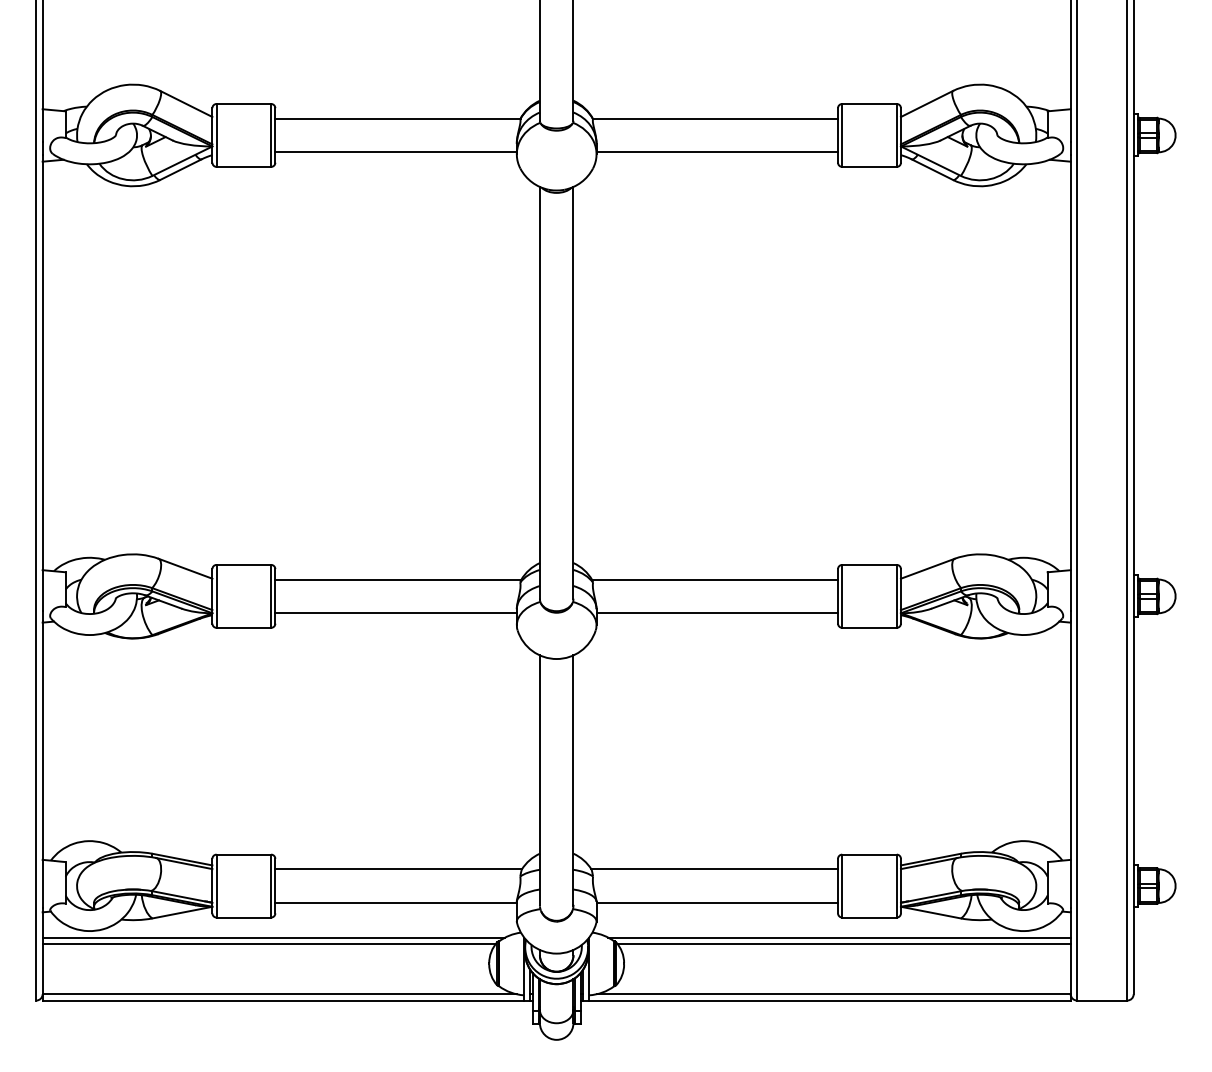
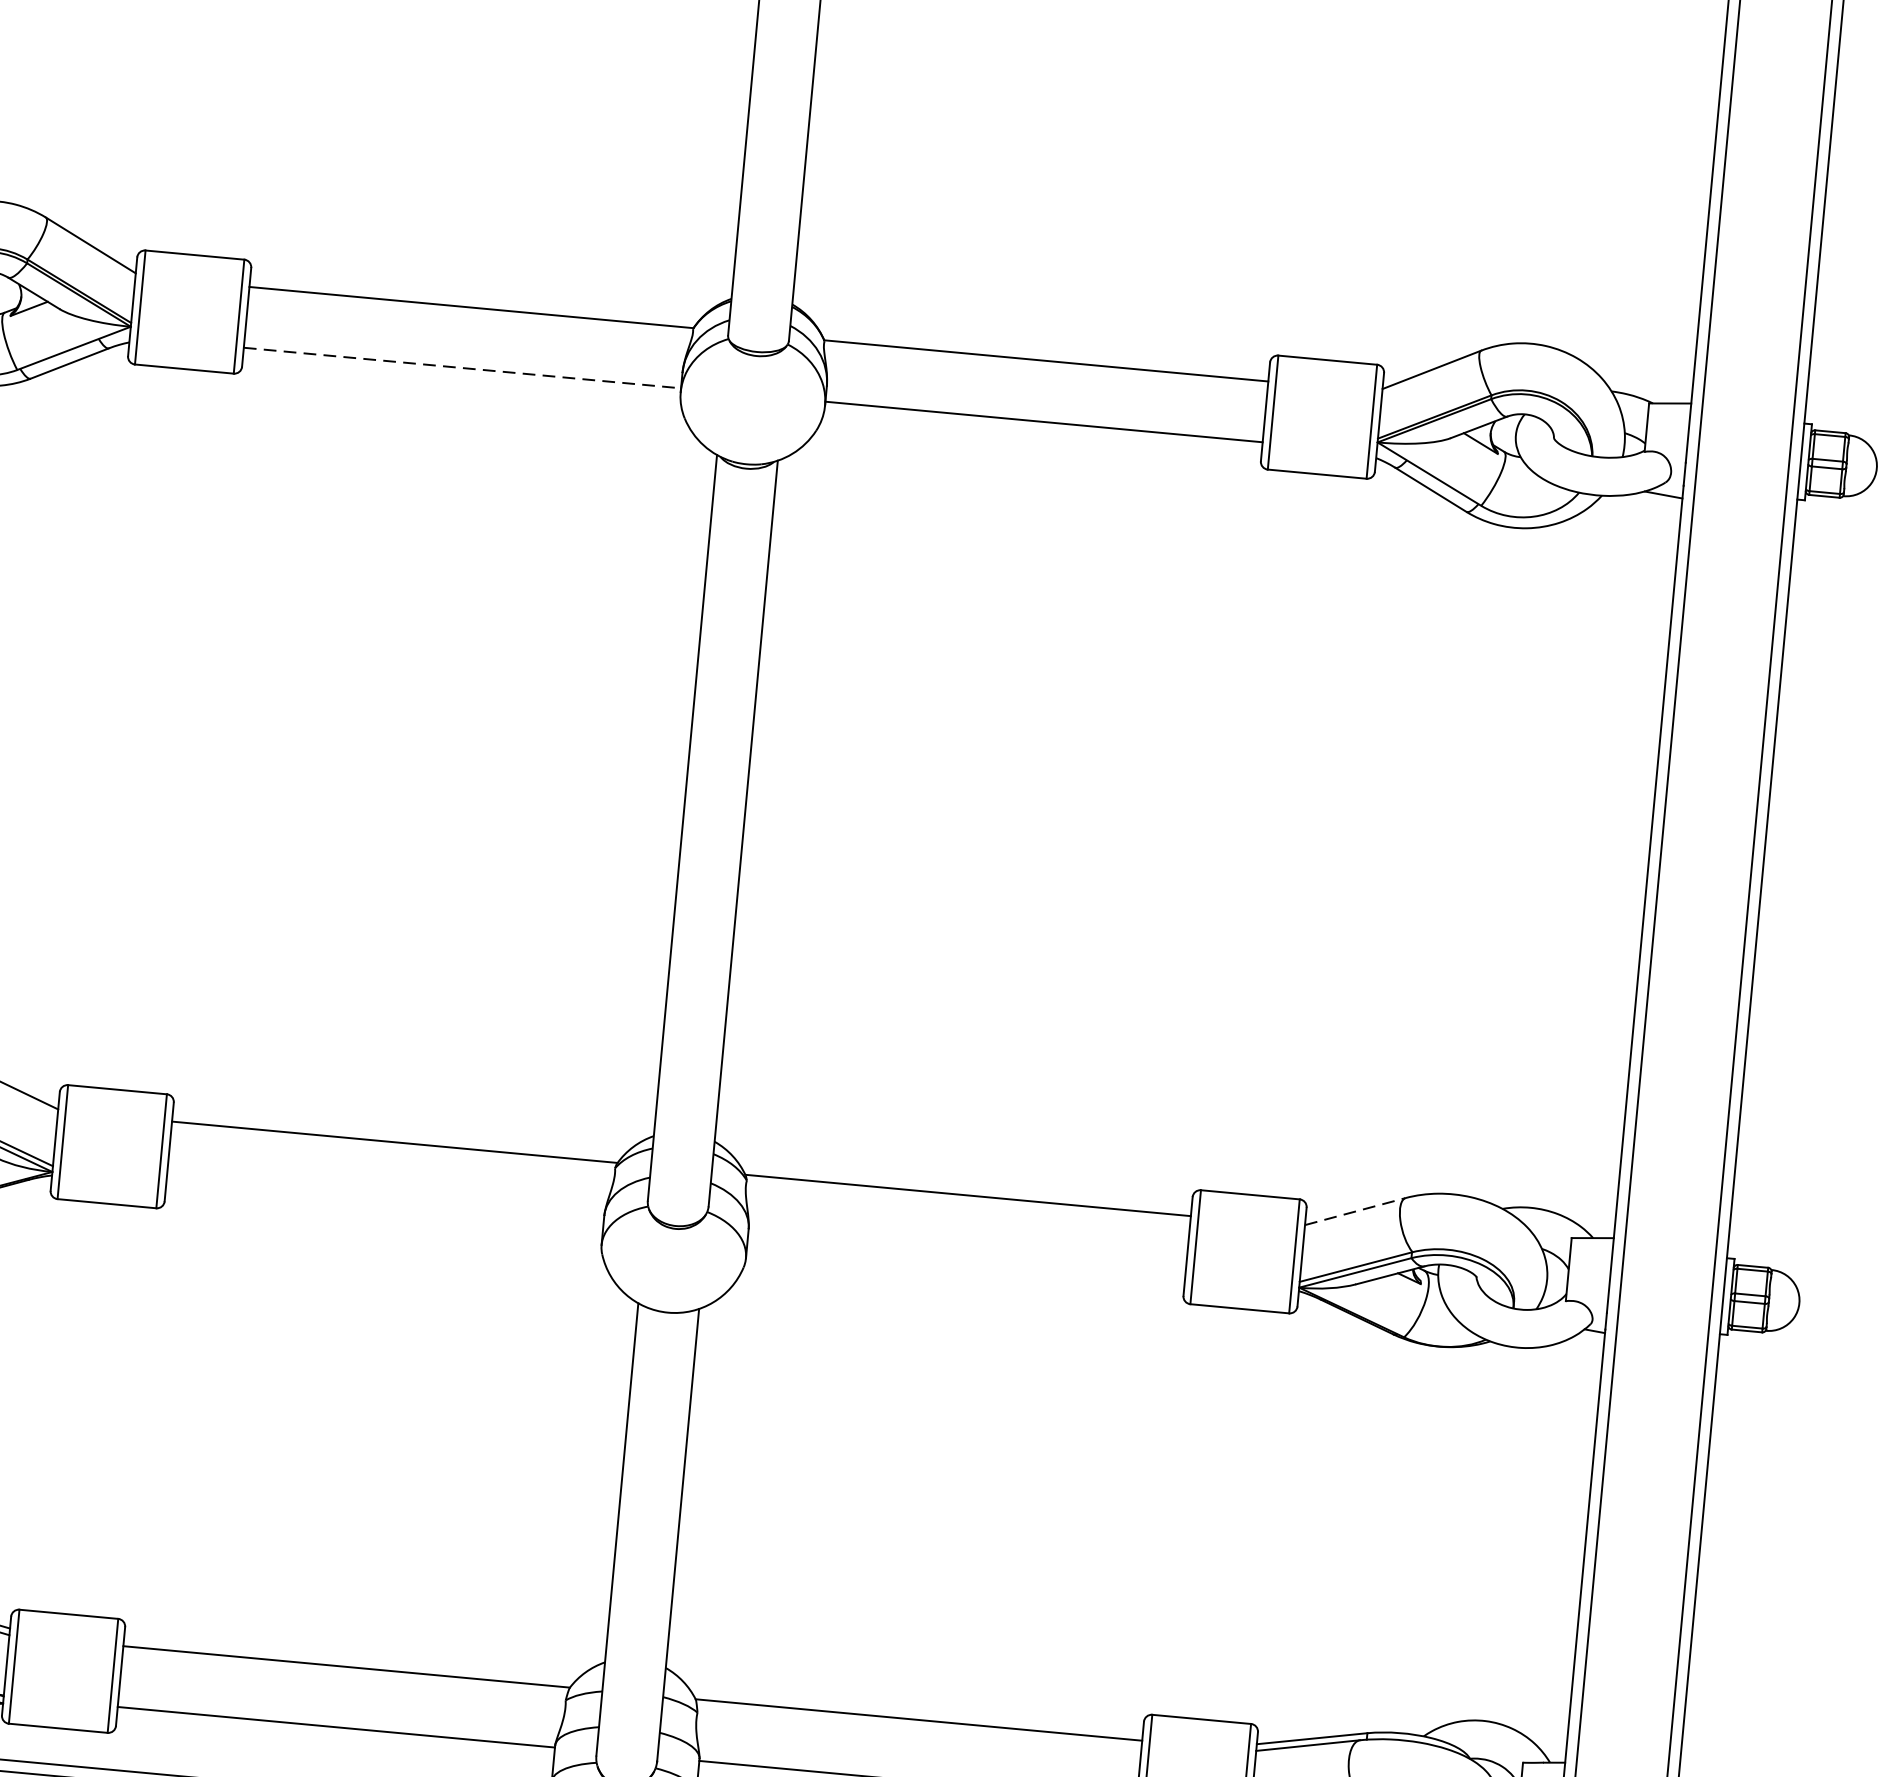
line: (396, 152) -> (463, 368), solid -> dashed
line: (927, 568) -> (1354, 1211), solid -> dashed
line: (395, 613) -> (383, 1203), removed
line: (717, 613) -> (966, 1257), removed

